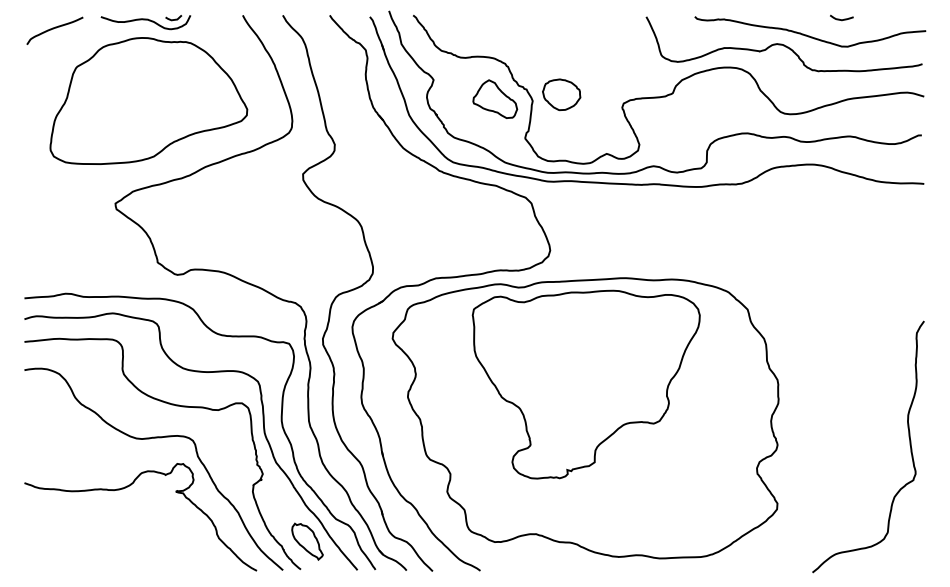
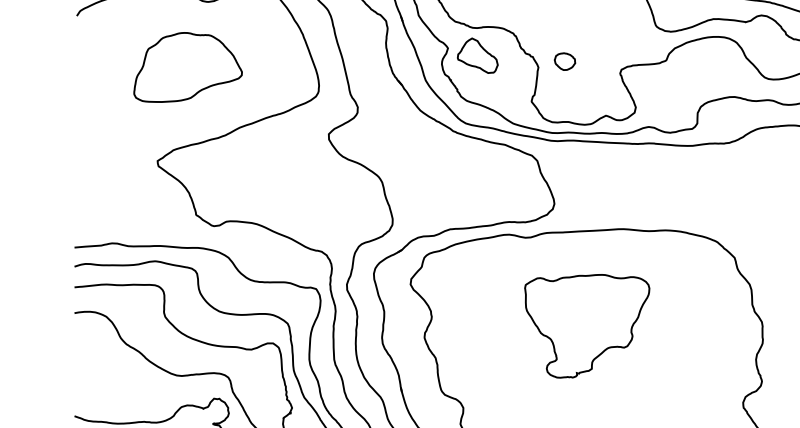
part: (561, 94) -> (564, 61), size x0.6
part: (495, 98) -> (478, 55), moved
part: (148, 100) -> (187, 66), size x0.6
part: (585, 384) -> (586, 326), size x0.6

